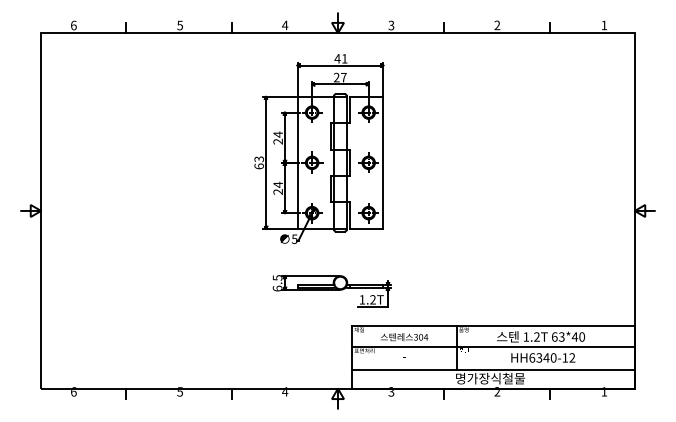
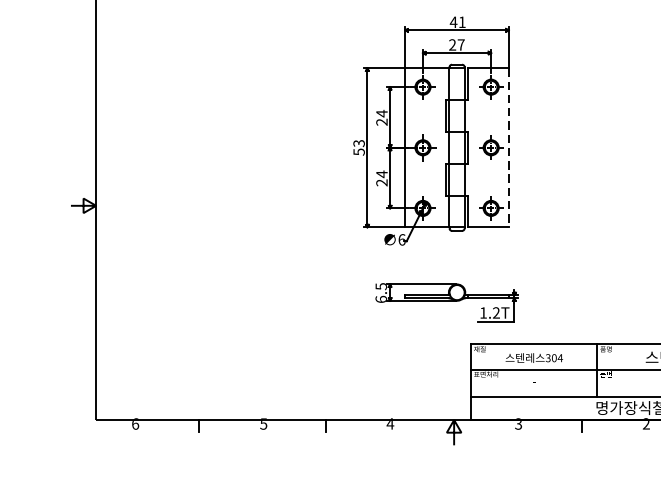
line: (383, 162) -> (509, 147), solid -> dashed
text: (258, 166) -> (358, 152), 63 -> 53
text: (294, 238) -> (401, 239), 5 -> 6

